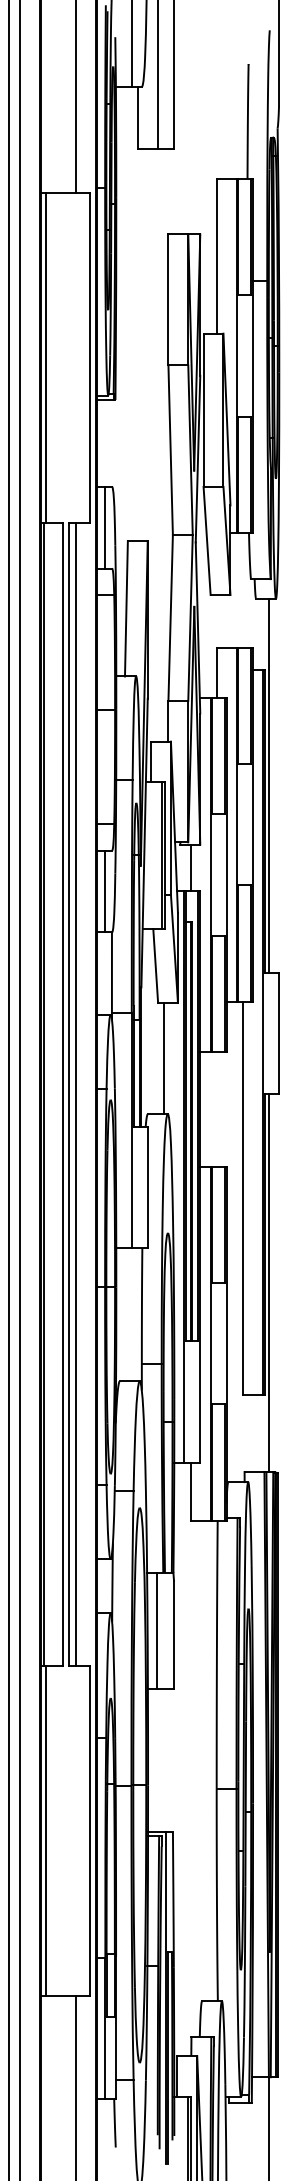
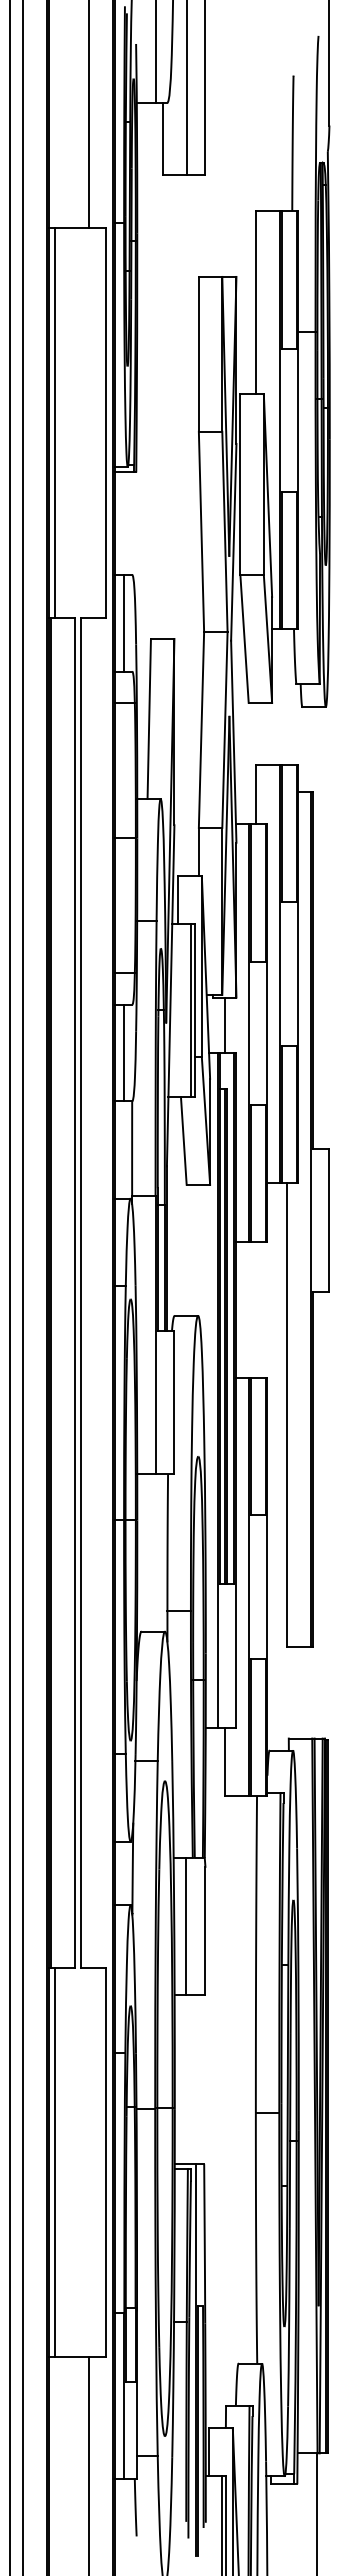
line: (268, 785) -> (317, 927), removed
line: (164, 1057) -> (194, 1249), removed
line: (75, 1094) -> (89, 1292), removed
line: (268, 1282) -> (317, 1514), removed

